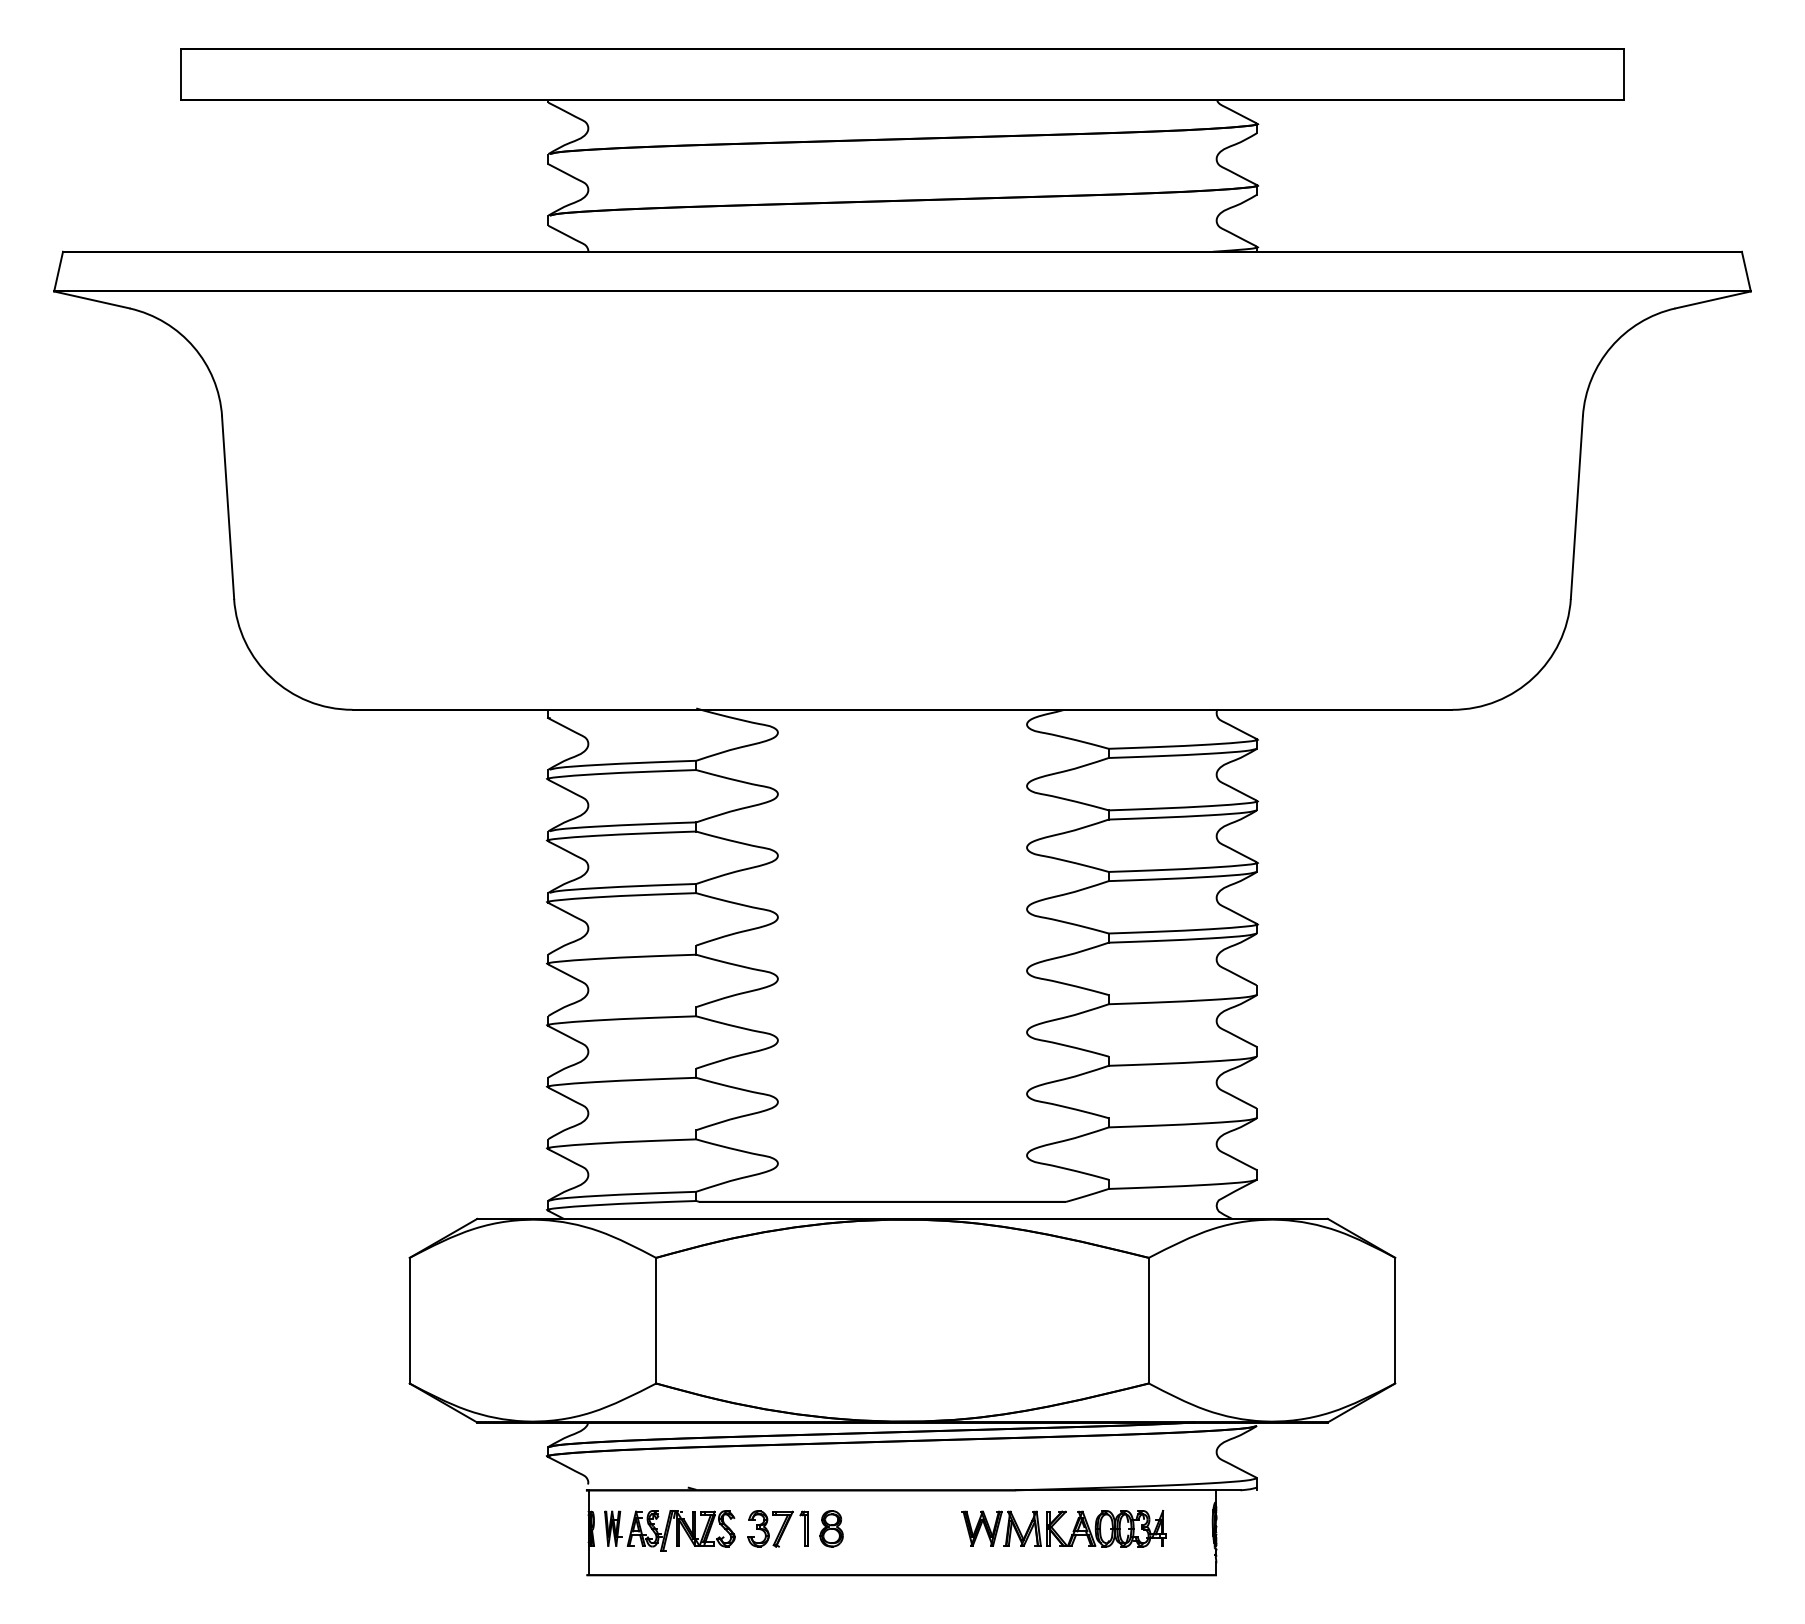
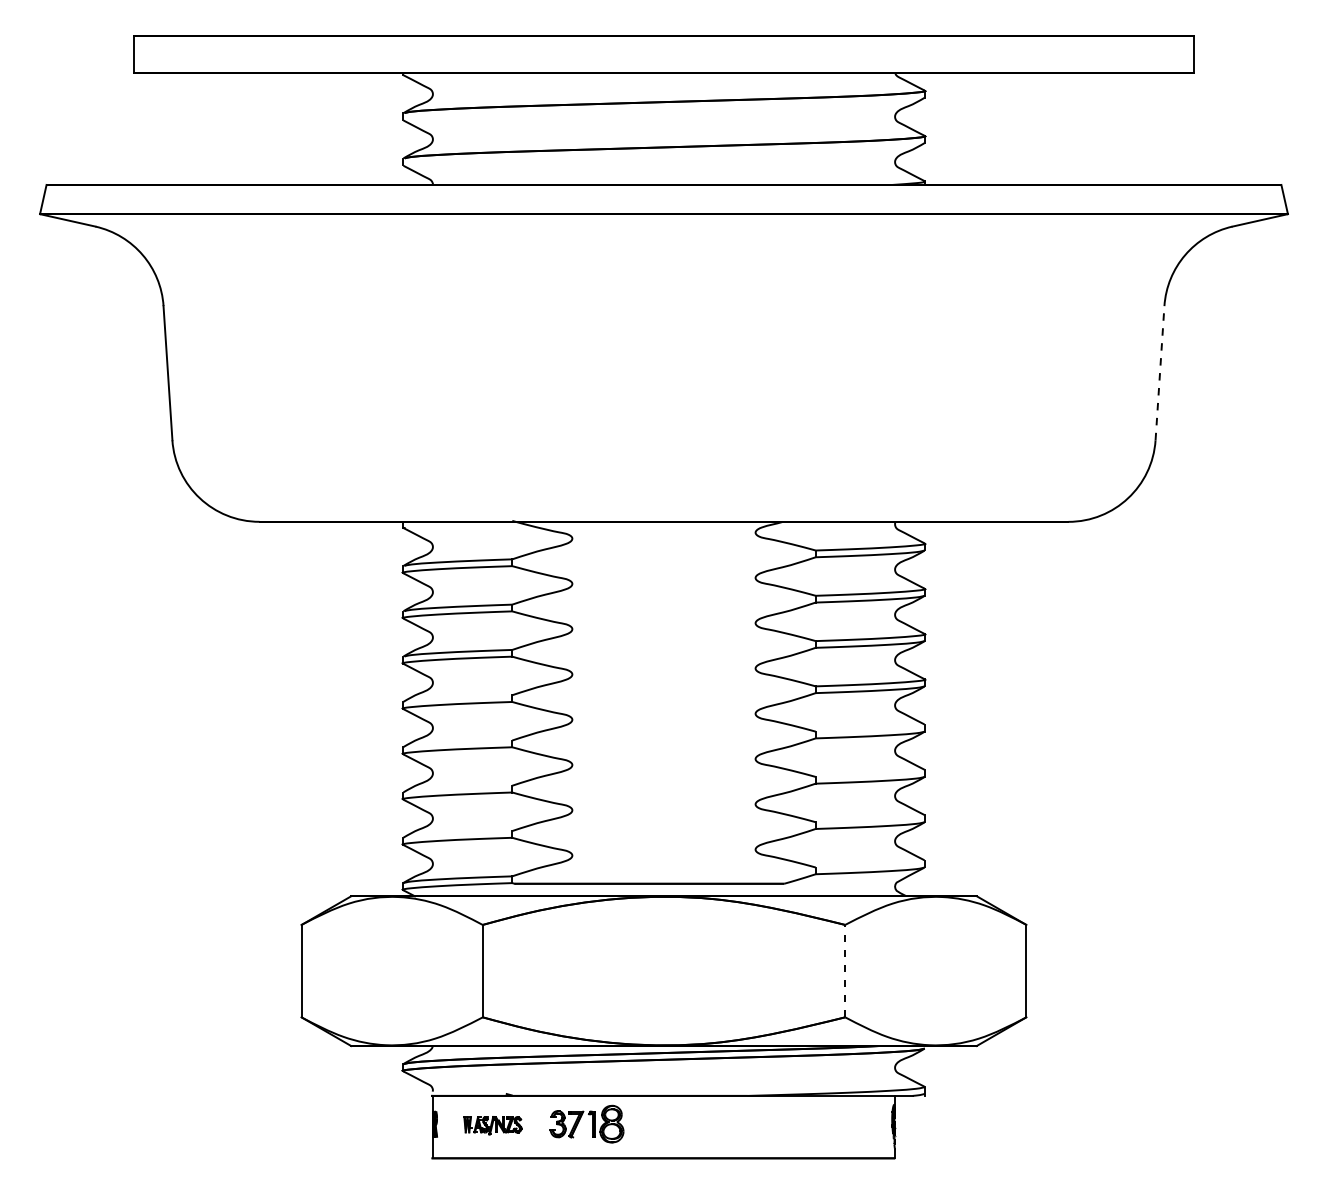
line: (1576, 507) -> (1159, 373), solid -> dashed
line: (1148, 1320) -> (844, 971), solid -> dashed
part: (831, 1528) -> (611, 1123), size x1.4
part: (669, 1530) -> (492, 1125), size x0.6
part: (1057, 1532) -> (778, 1126), removed

